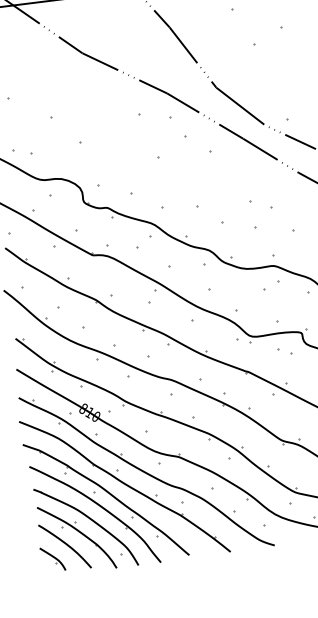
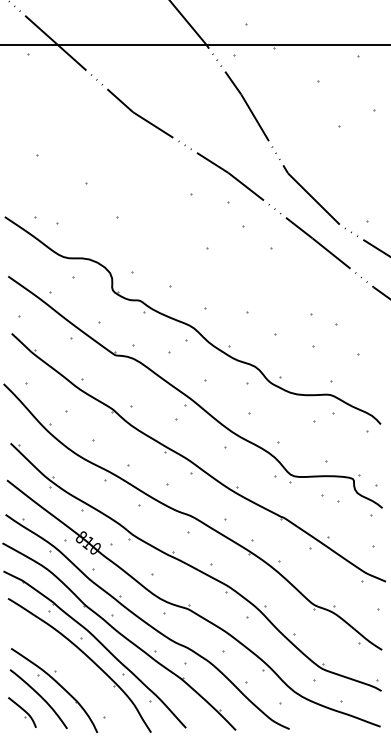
part: (90, 520) -> (73, 671), removed

